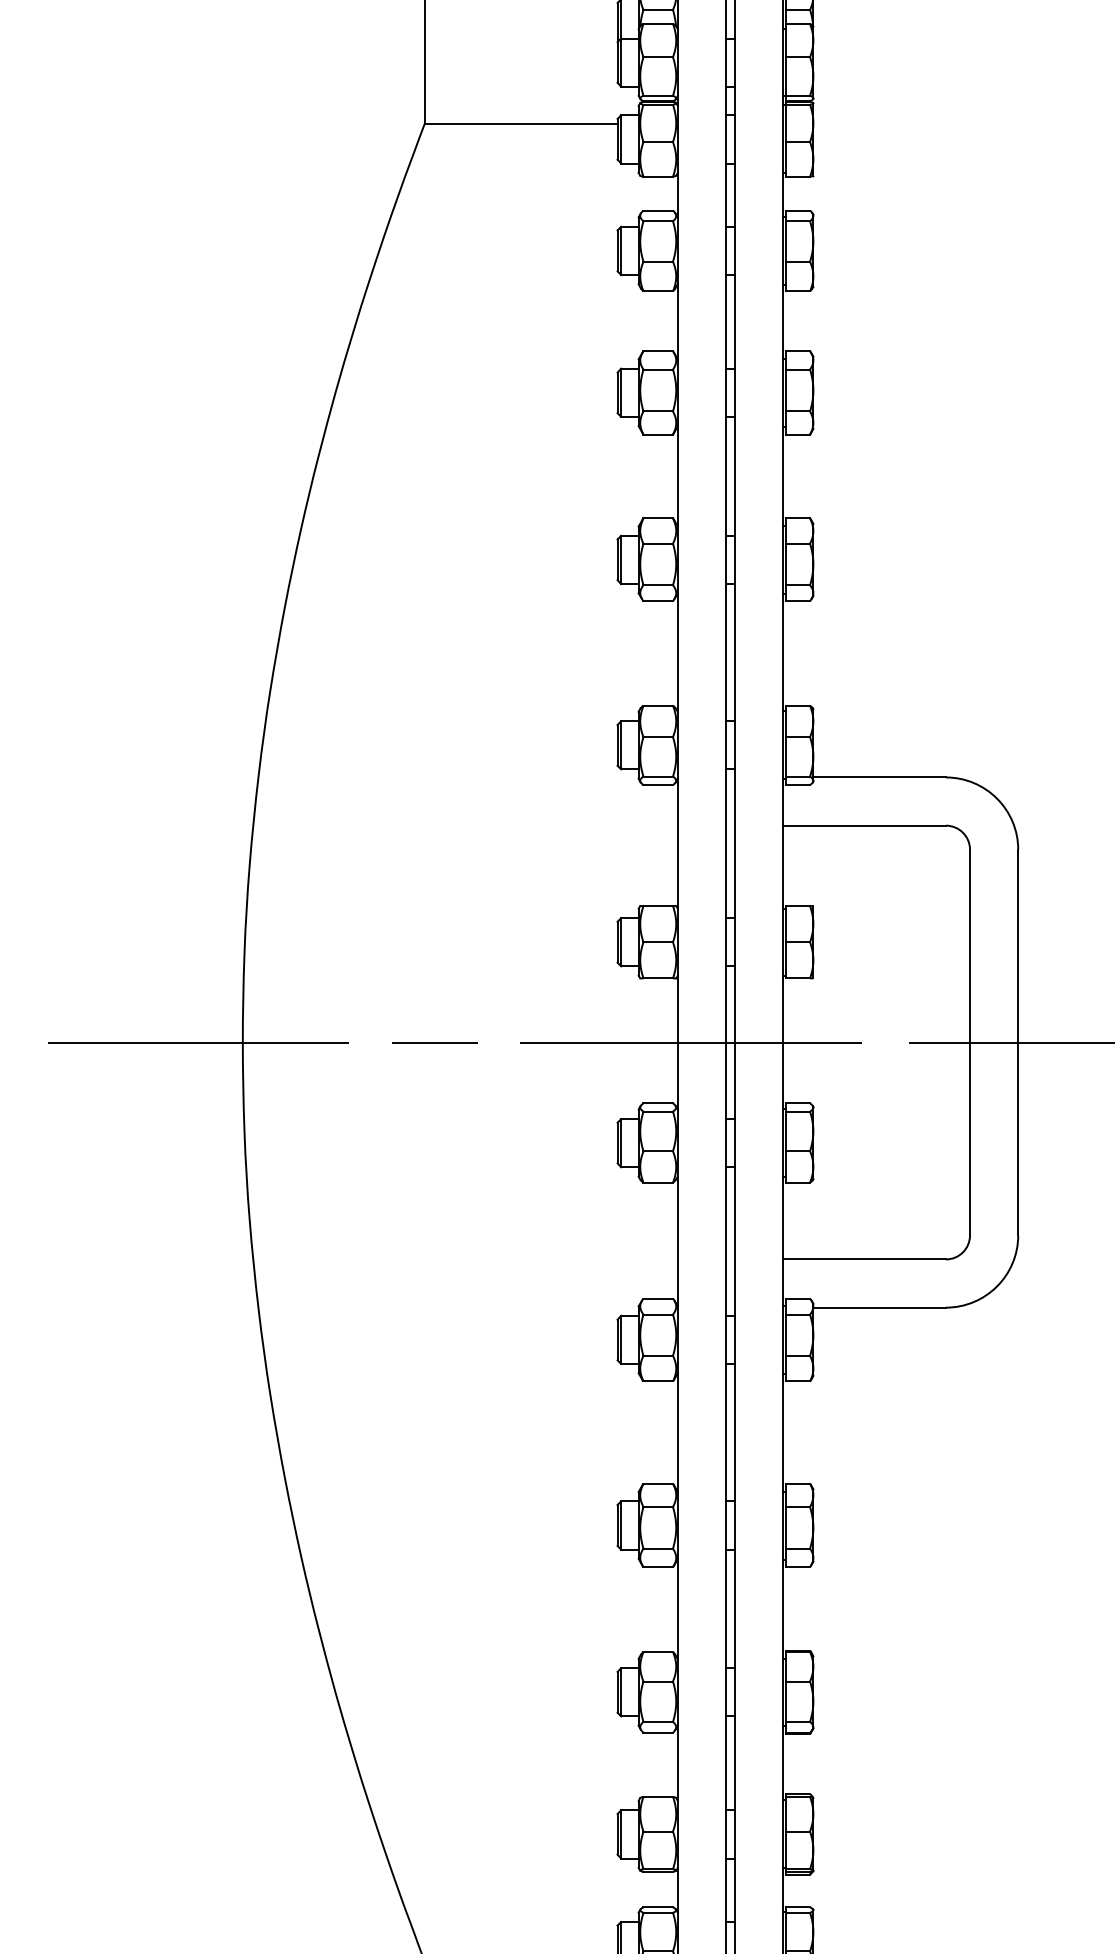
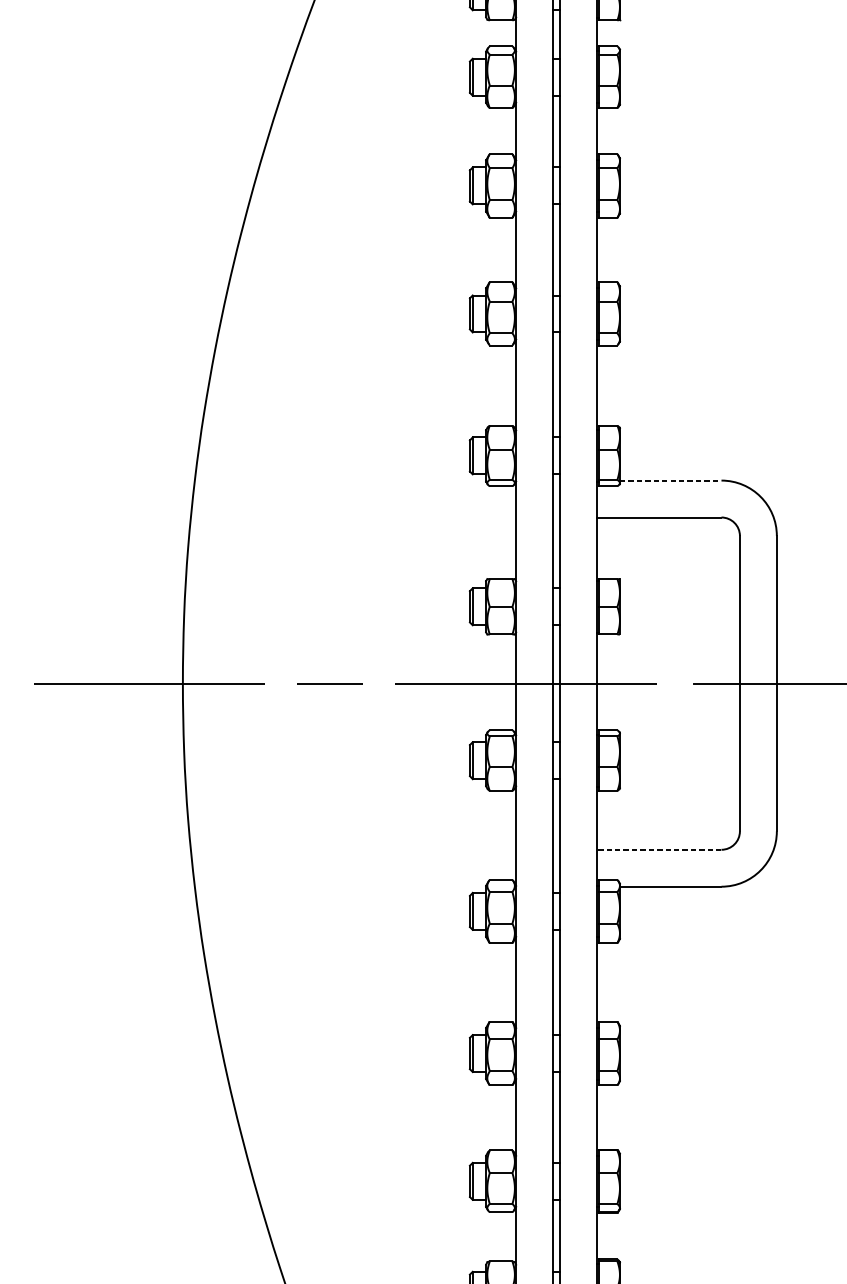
line: (880, 777) -> (671, 480), solid -> dashed
line: (864, 1259) -> (659, 849), solid -> dashed

